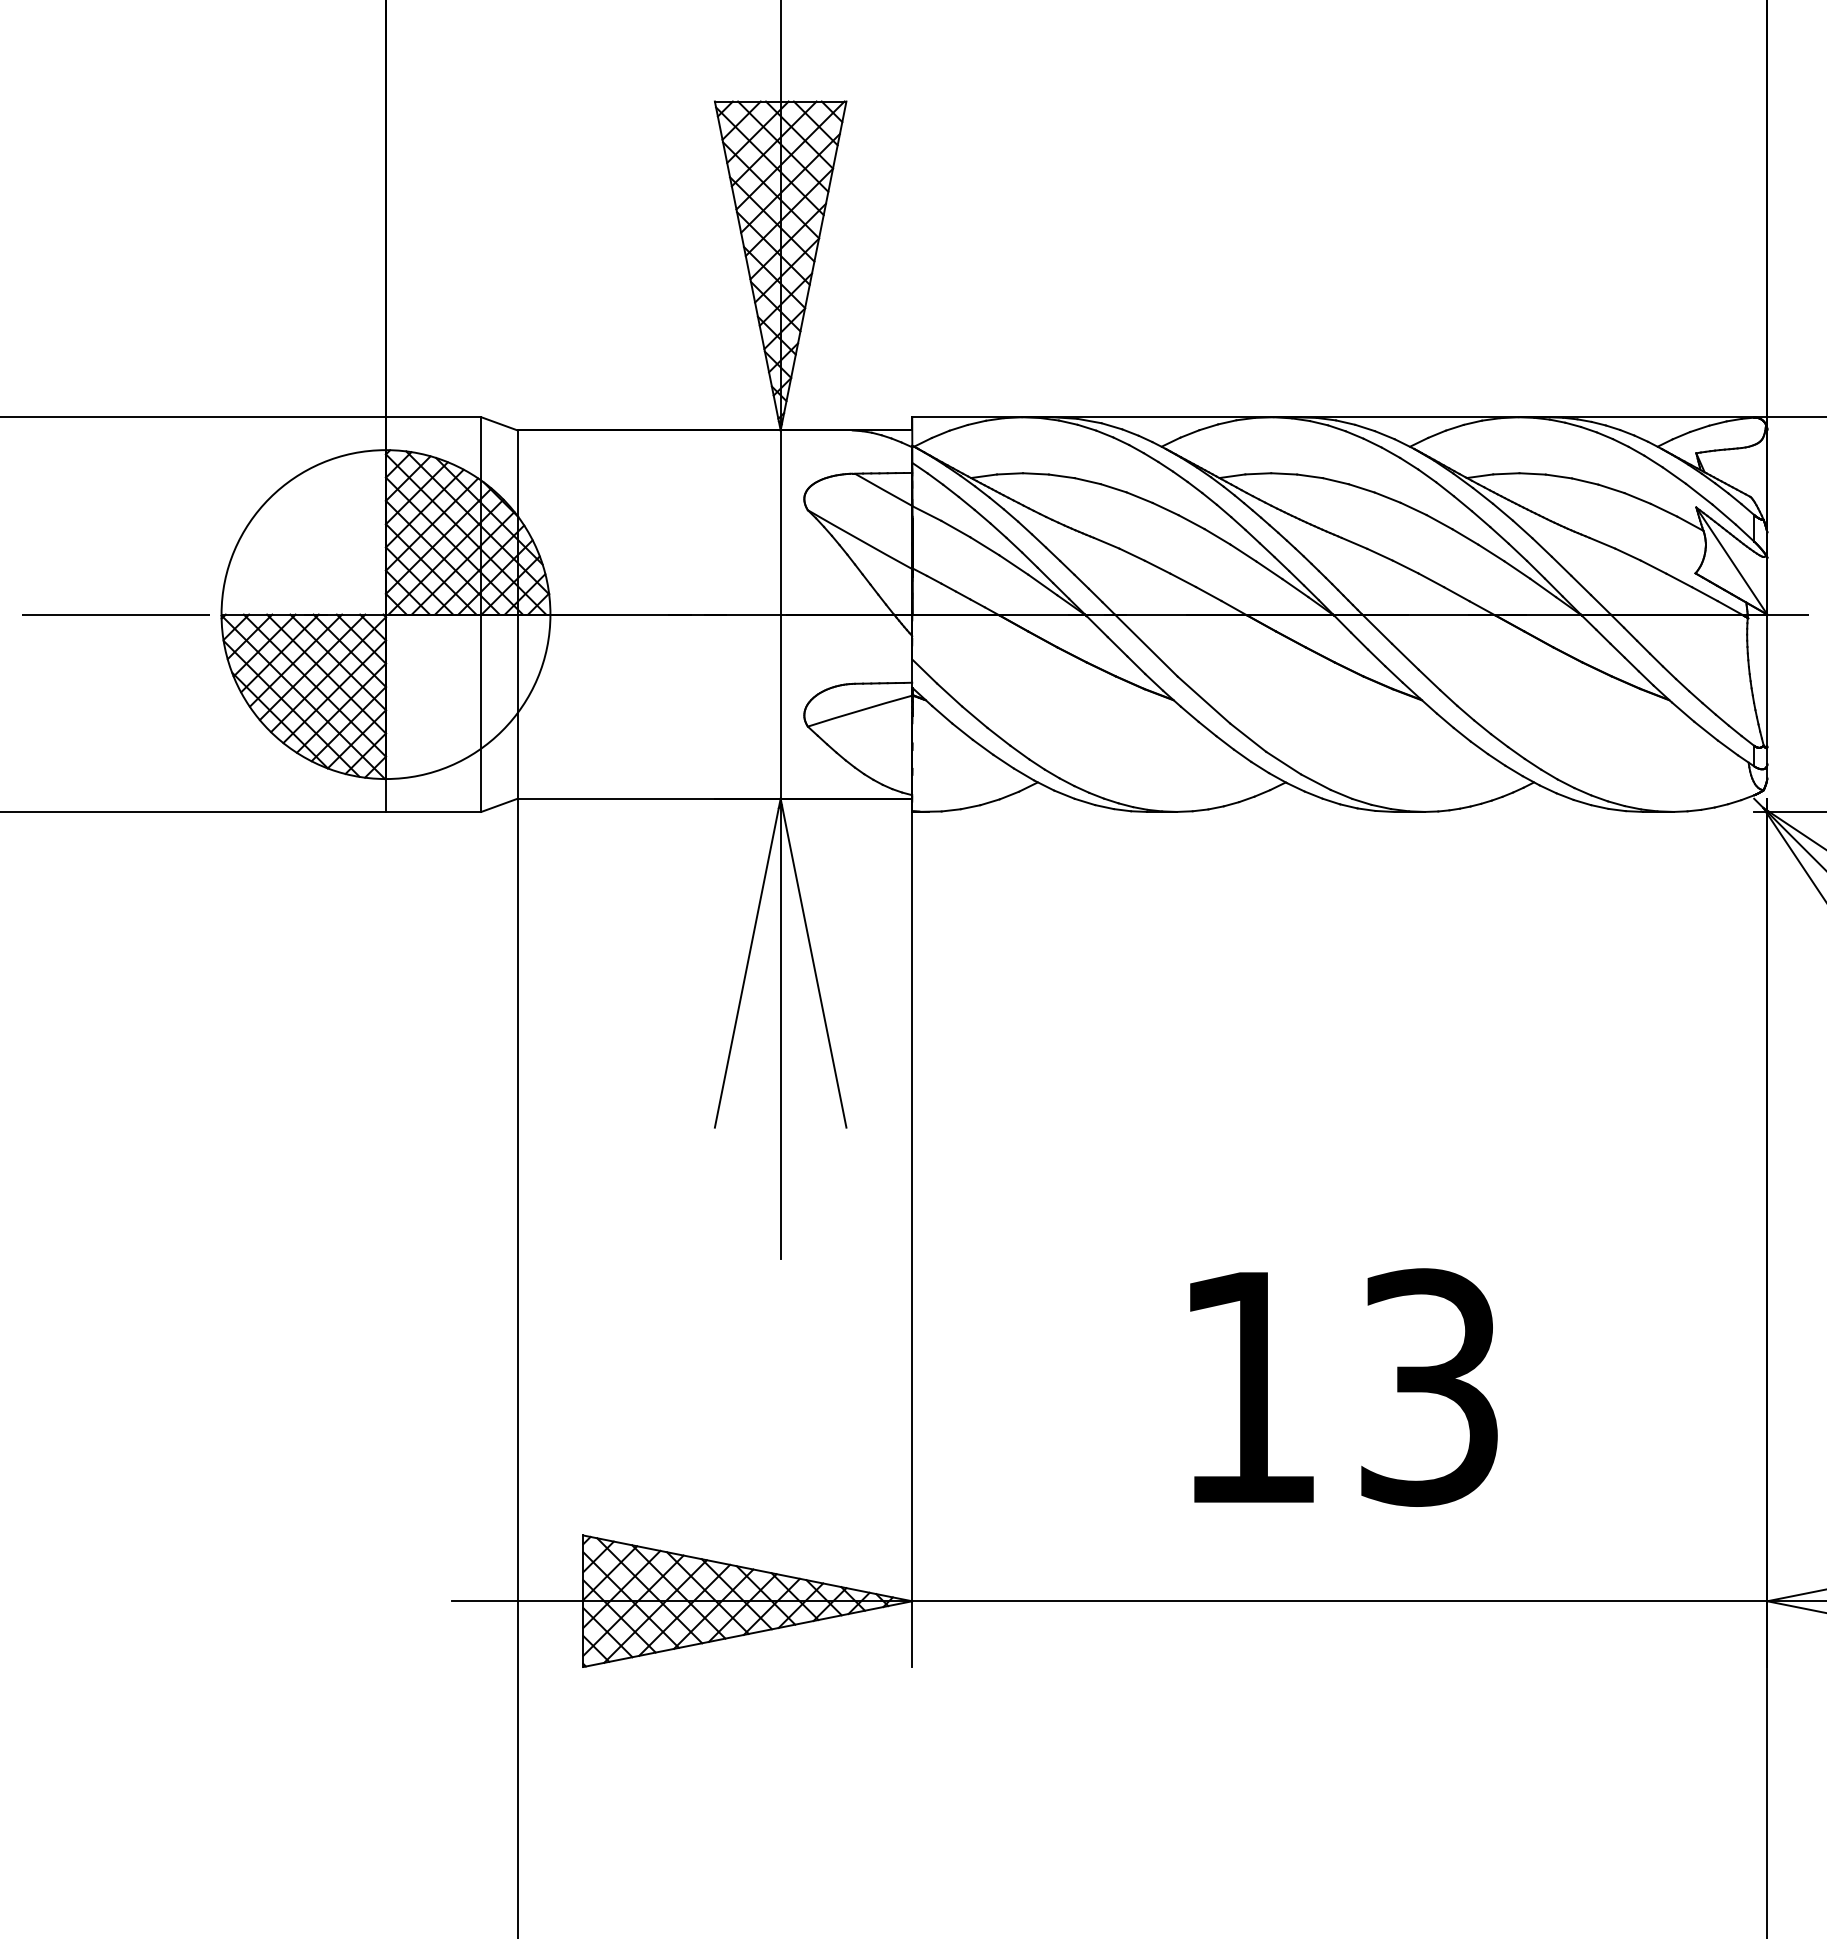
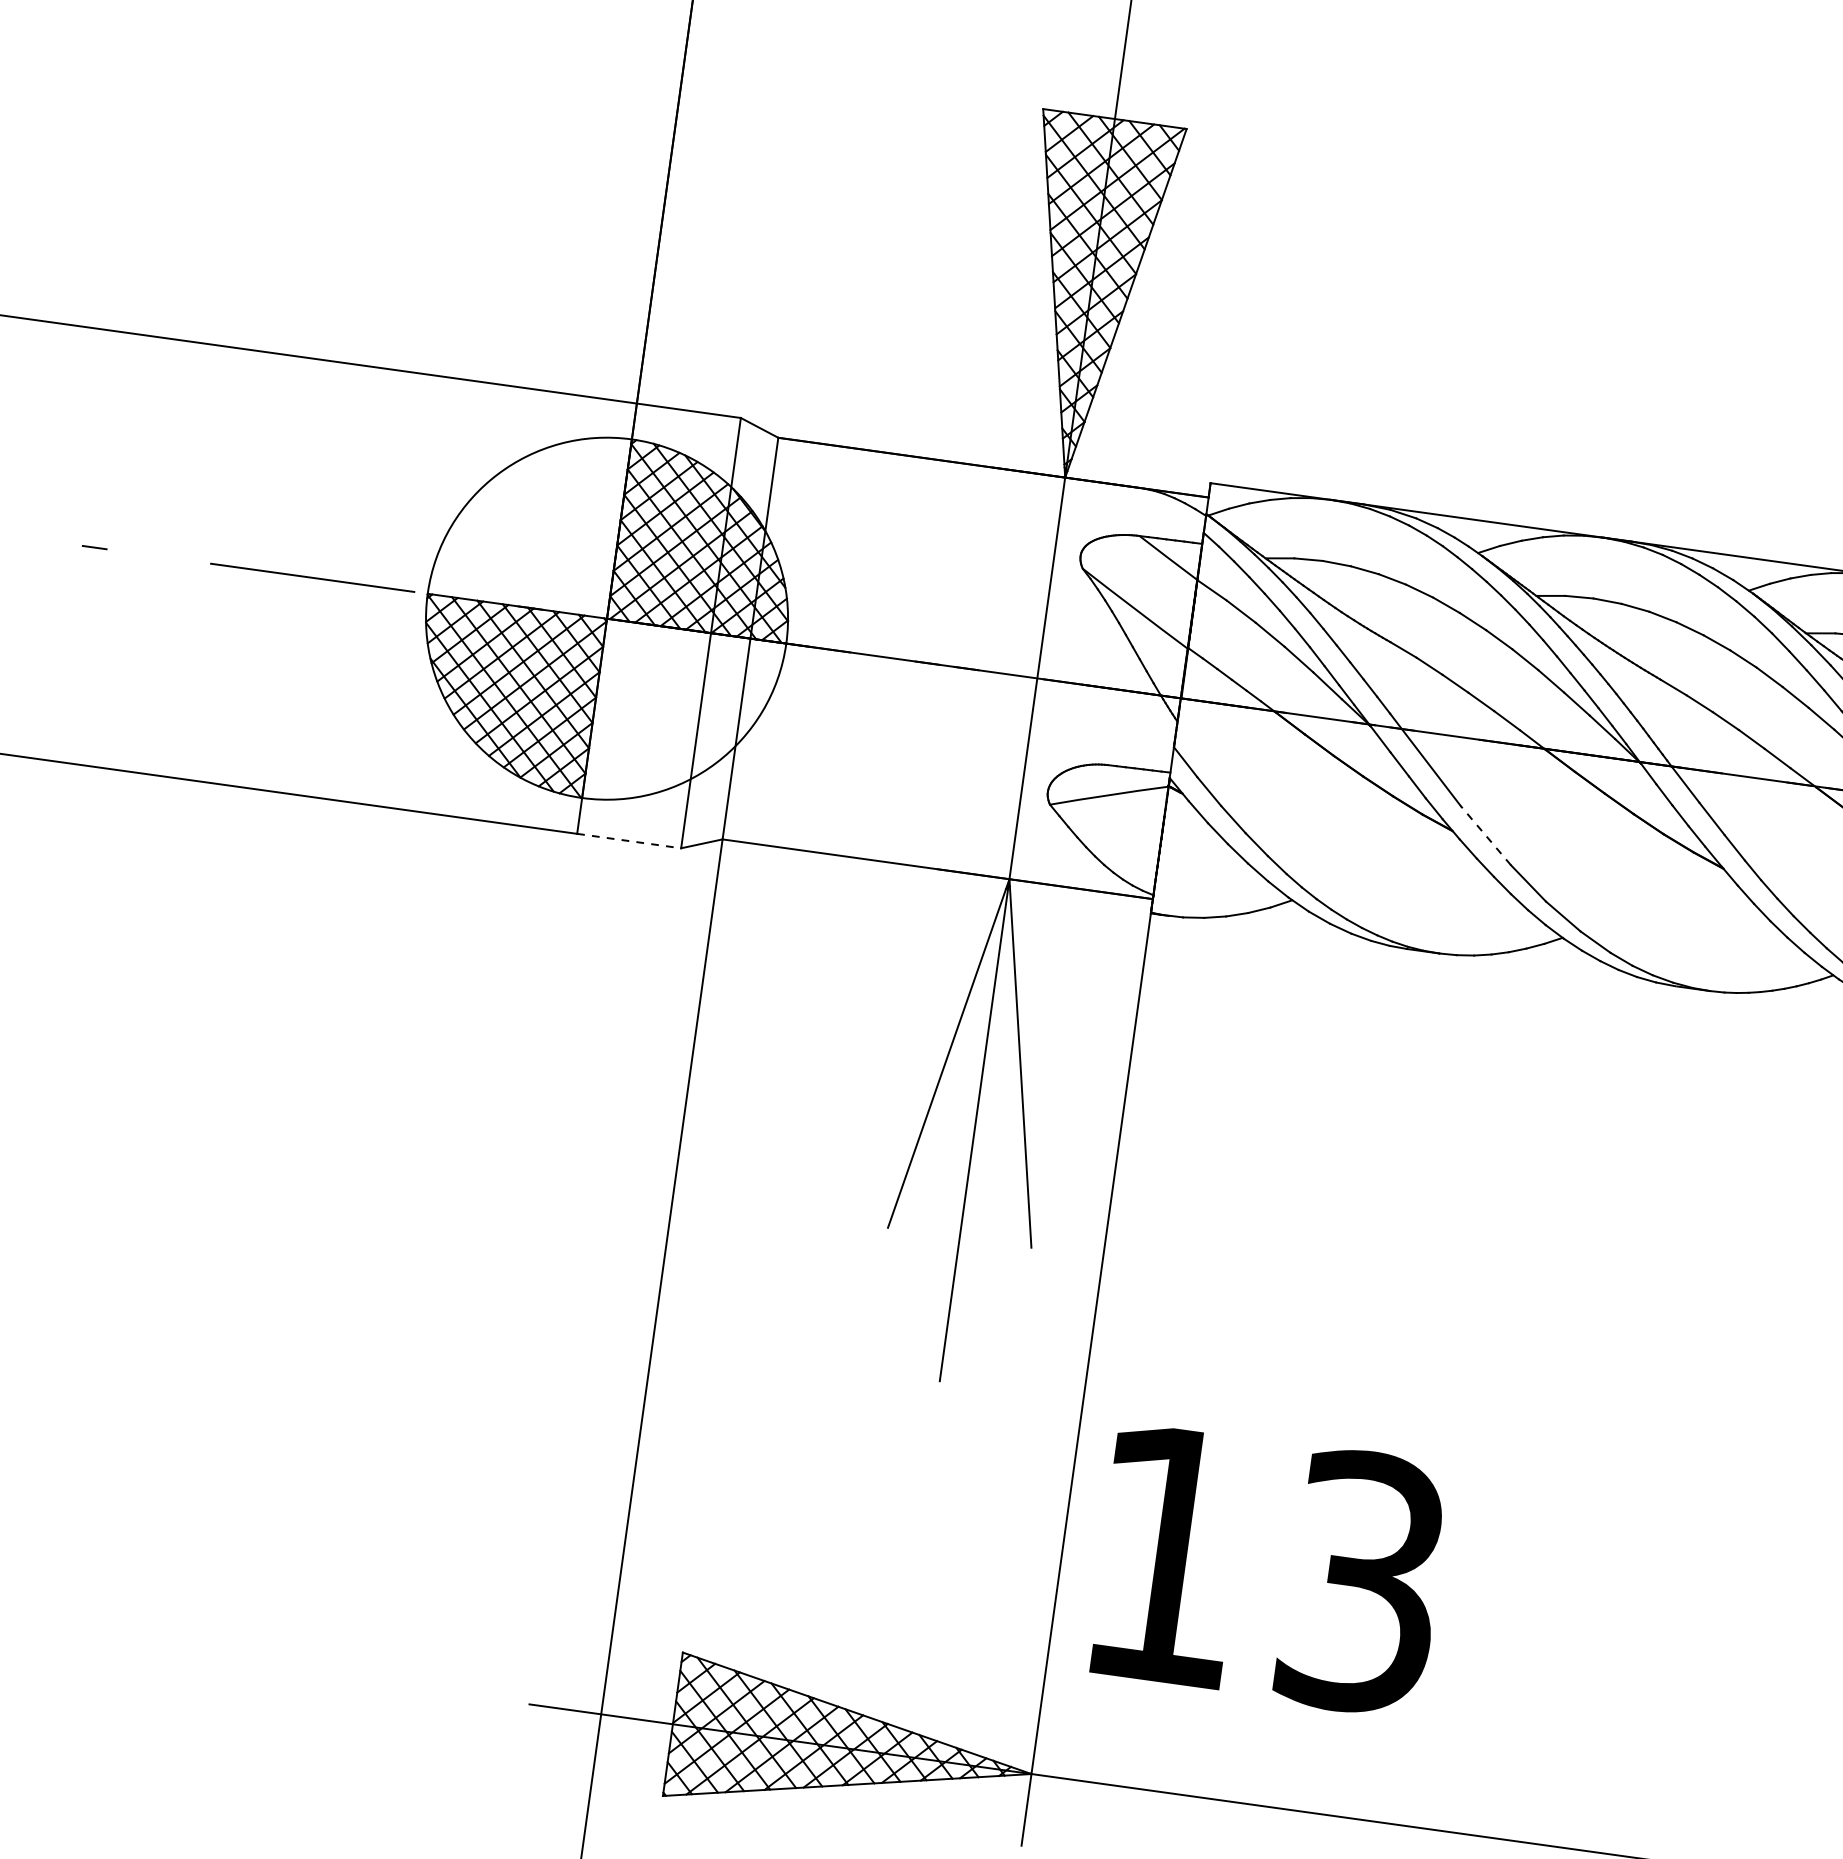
line: (1203, 699) -> (1485, 834), solid -> dashed
line: (433, 811) -> (629, 840), solid -> dashed
text: (1343, 1387) -> (1269, 1569), moved

